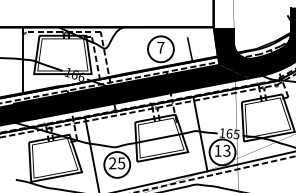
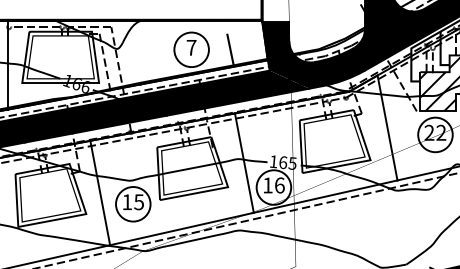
text: (226, 150) -> (279, 185), 13 -> 16
text: (112, 162) -> (127, 201), 25 -> 15

